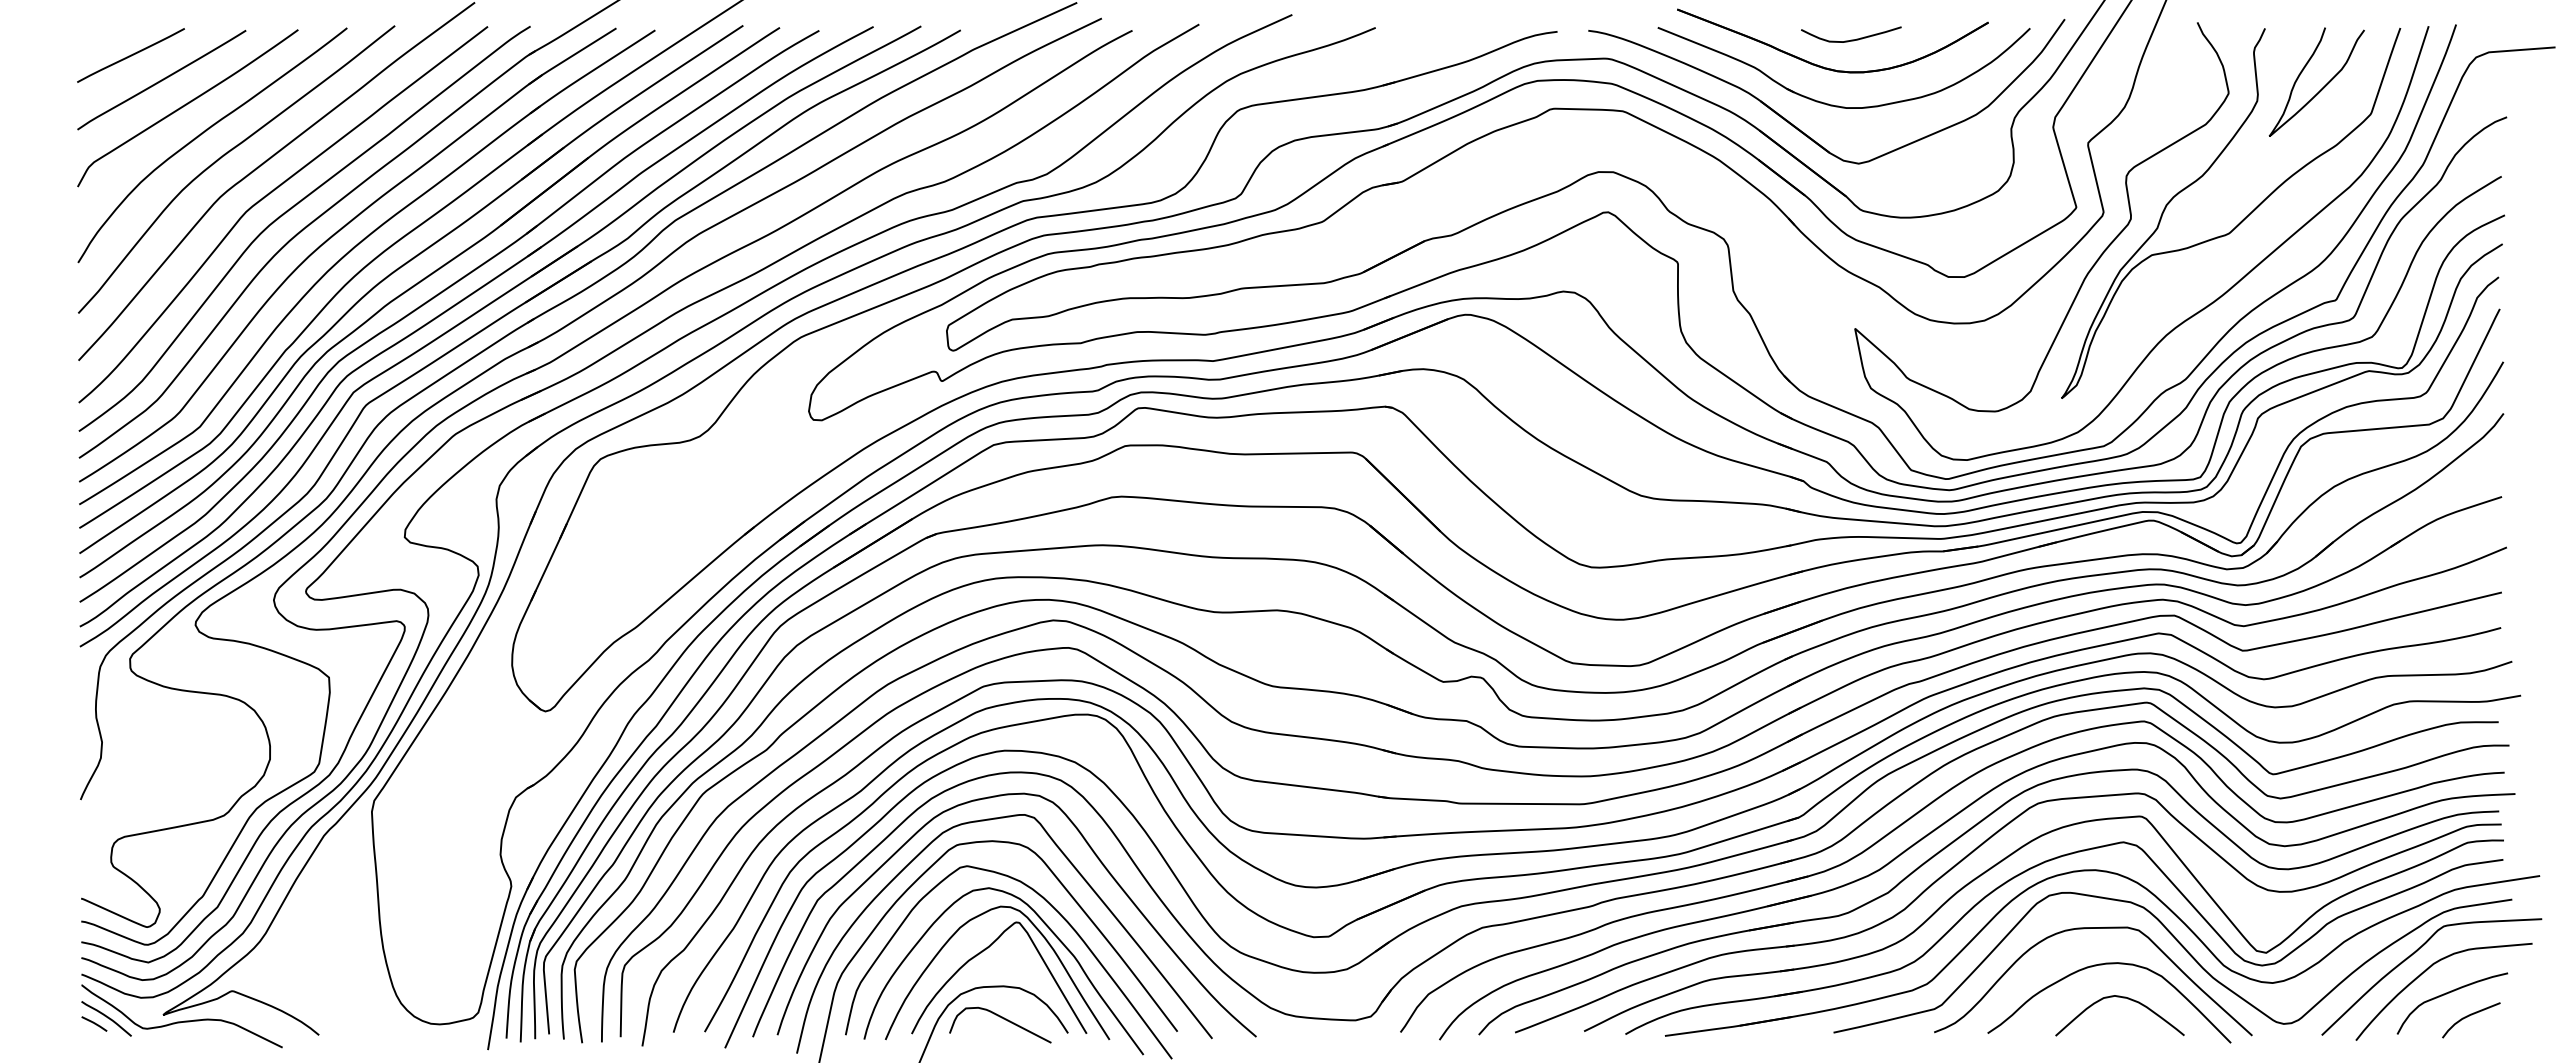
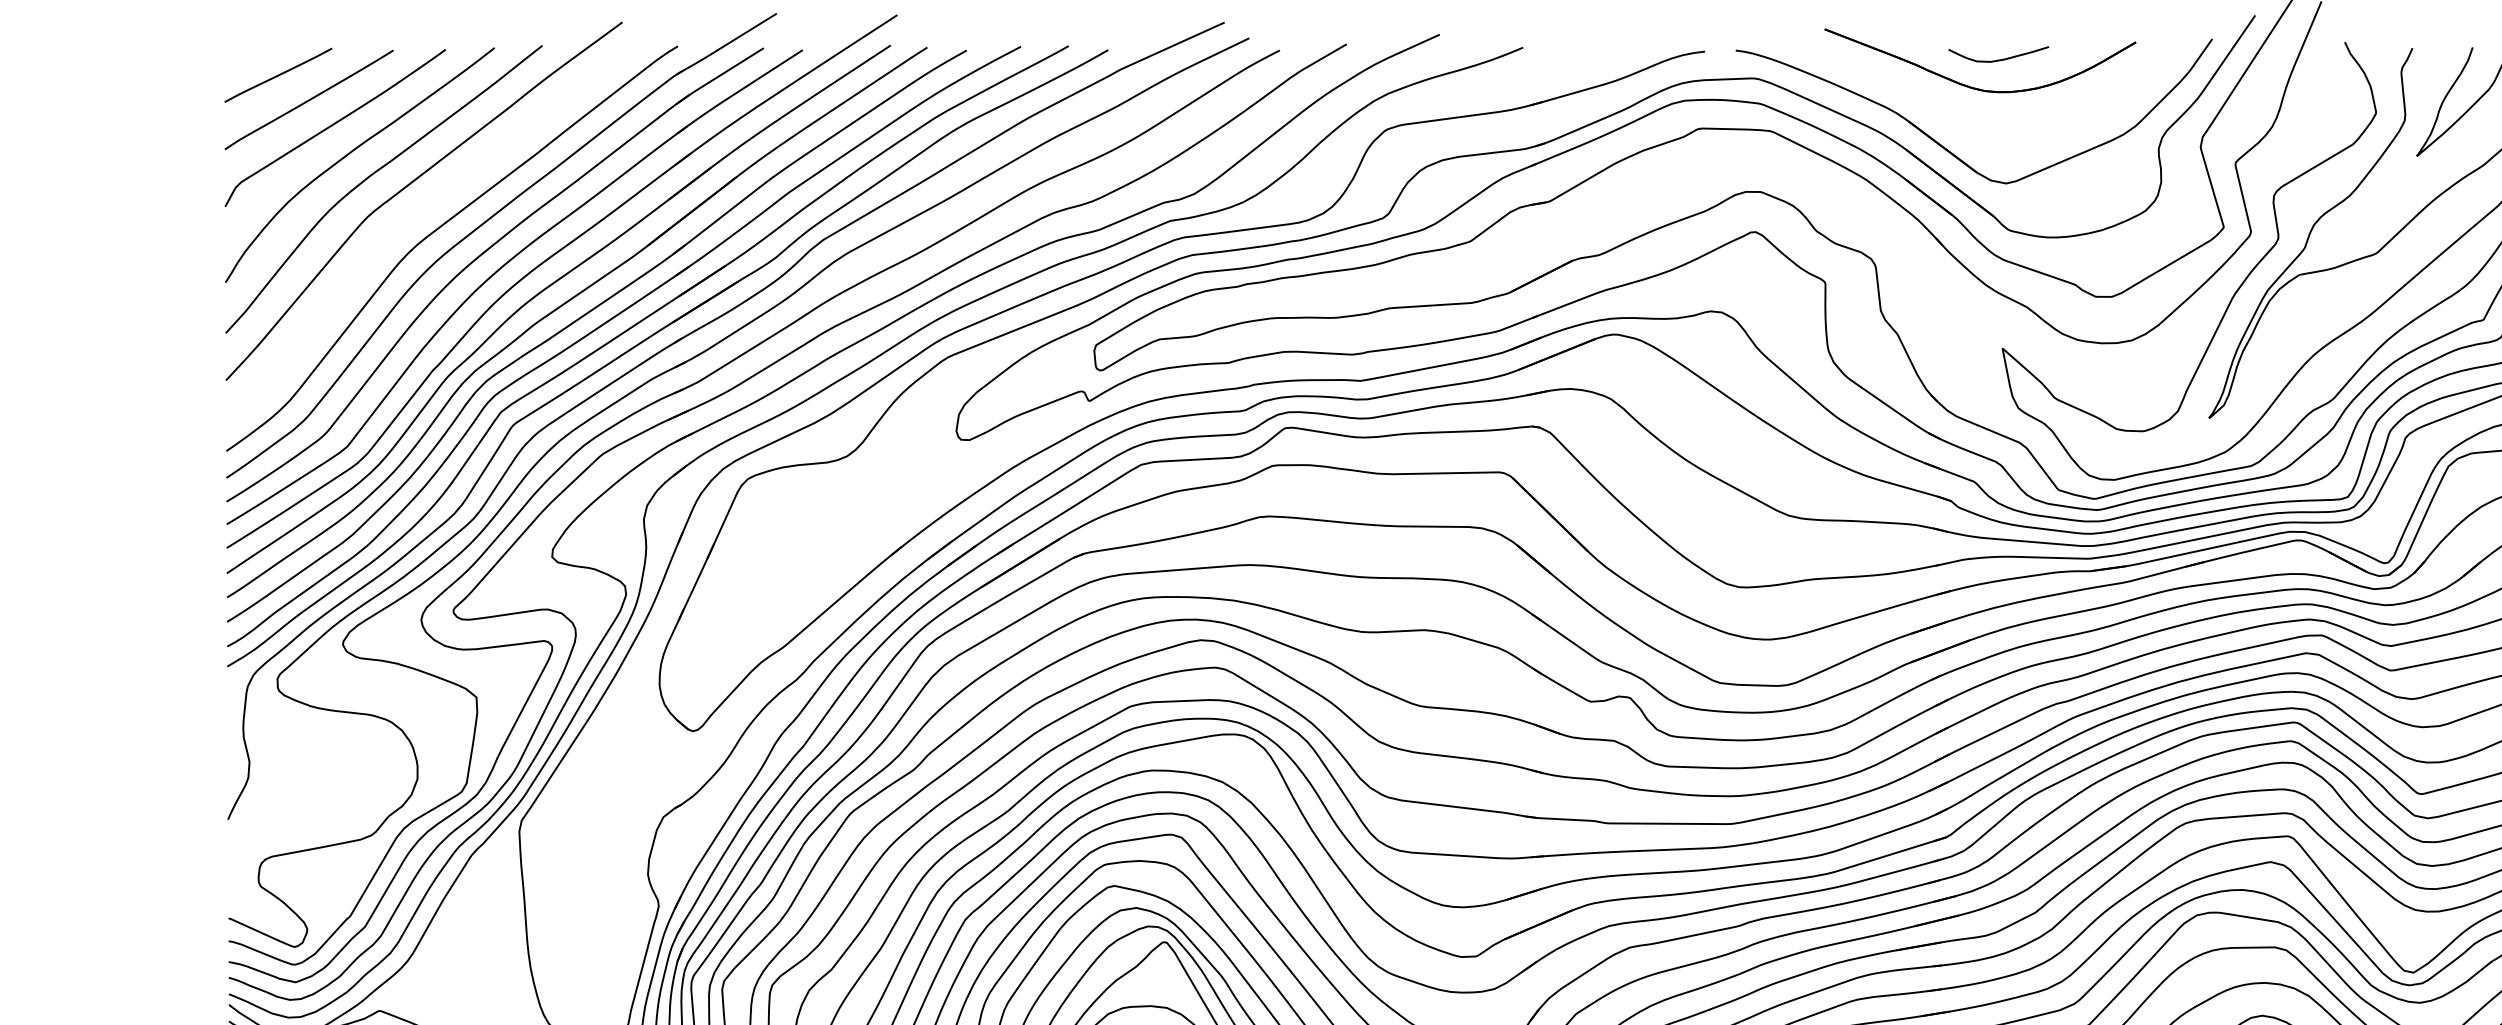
part: (1838, 105) -> (1985, 125), removed
curve: (267, 196) -> (414, 216), removed

